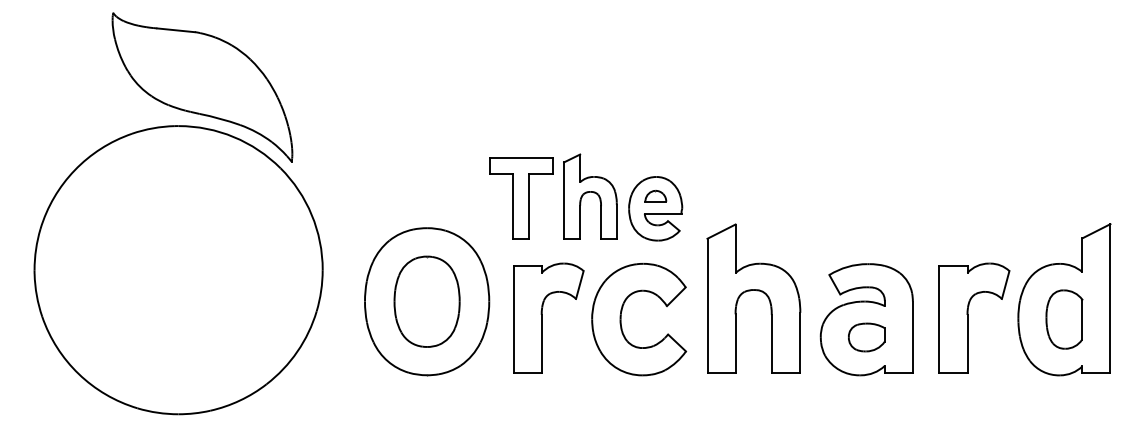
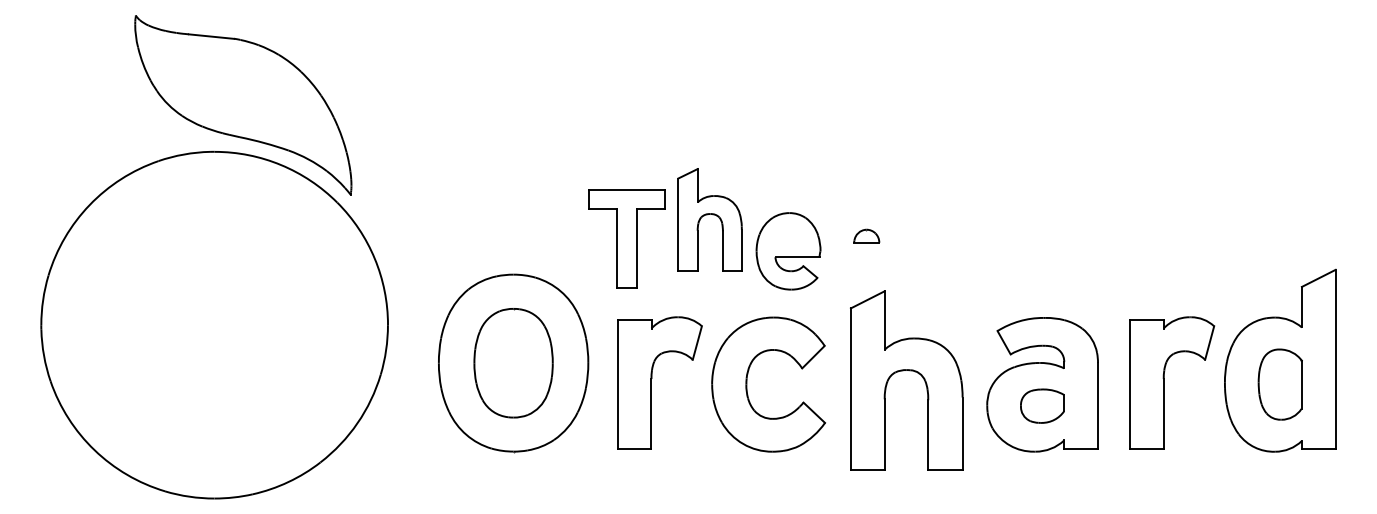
part: (655, 195) -> (866, 235), moved
part: (589, 196) -> (709, 219), moved
part: (751, 291) -> (903, 371), moved

